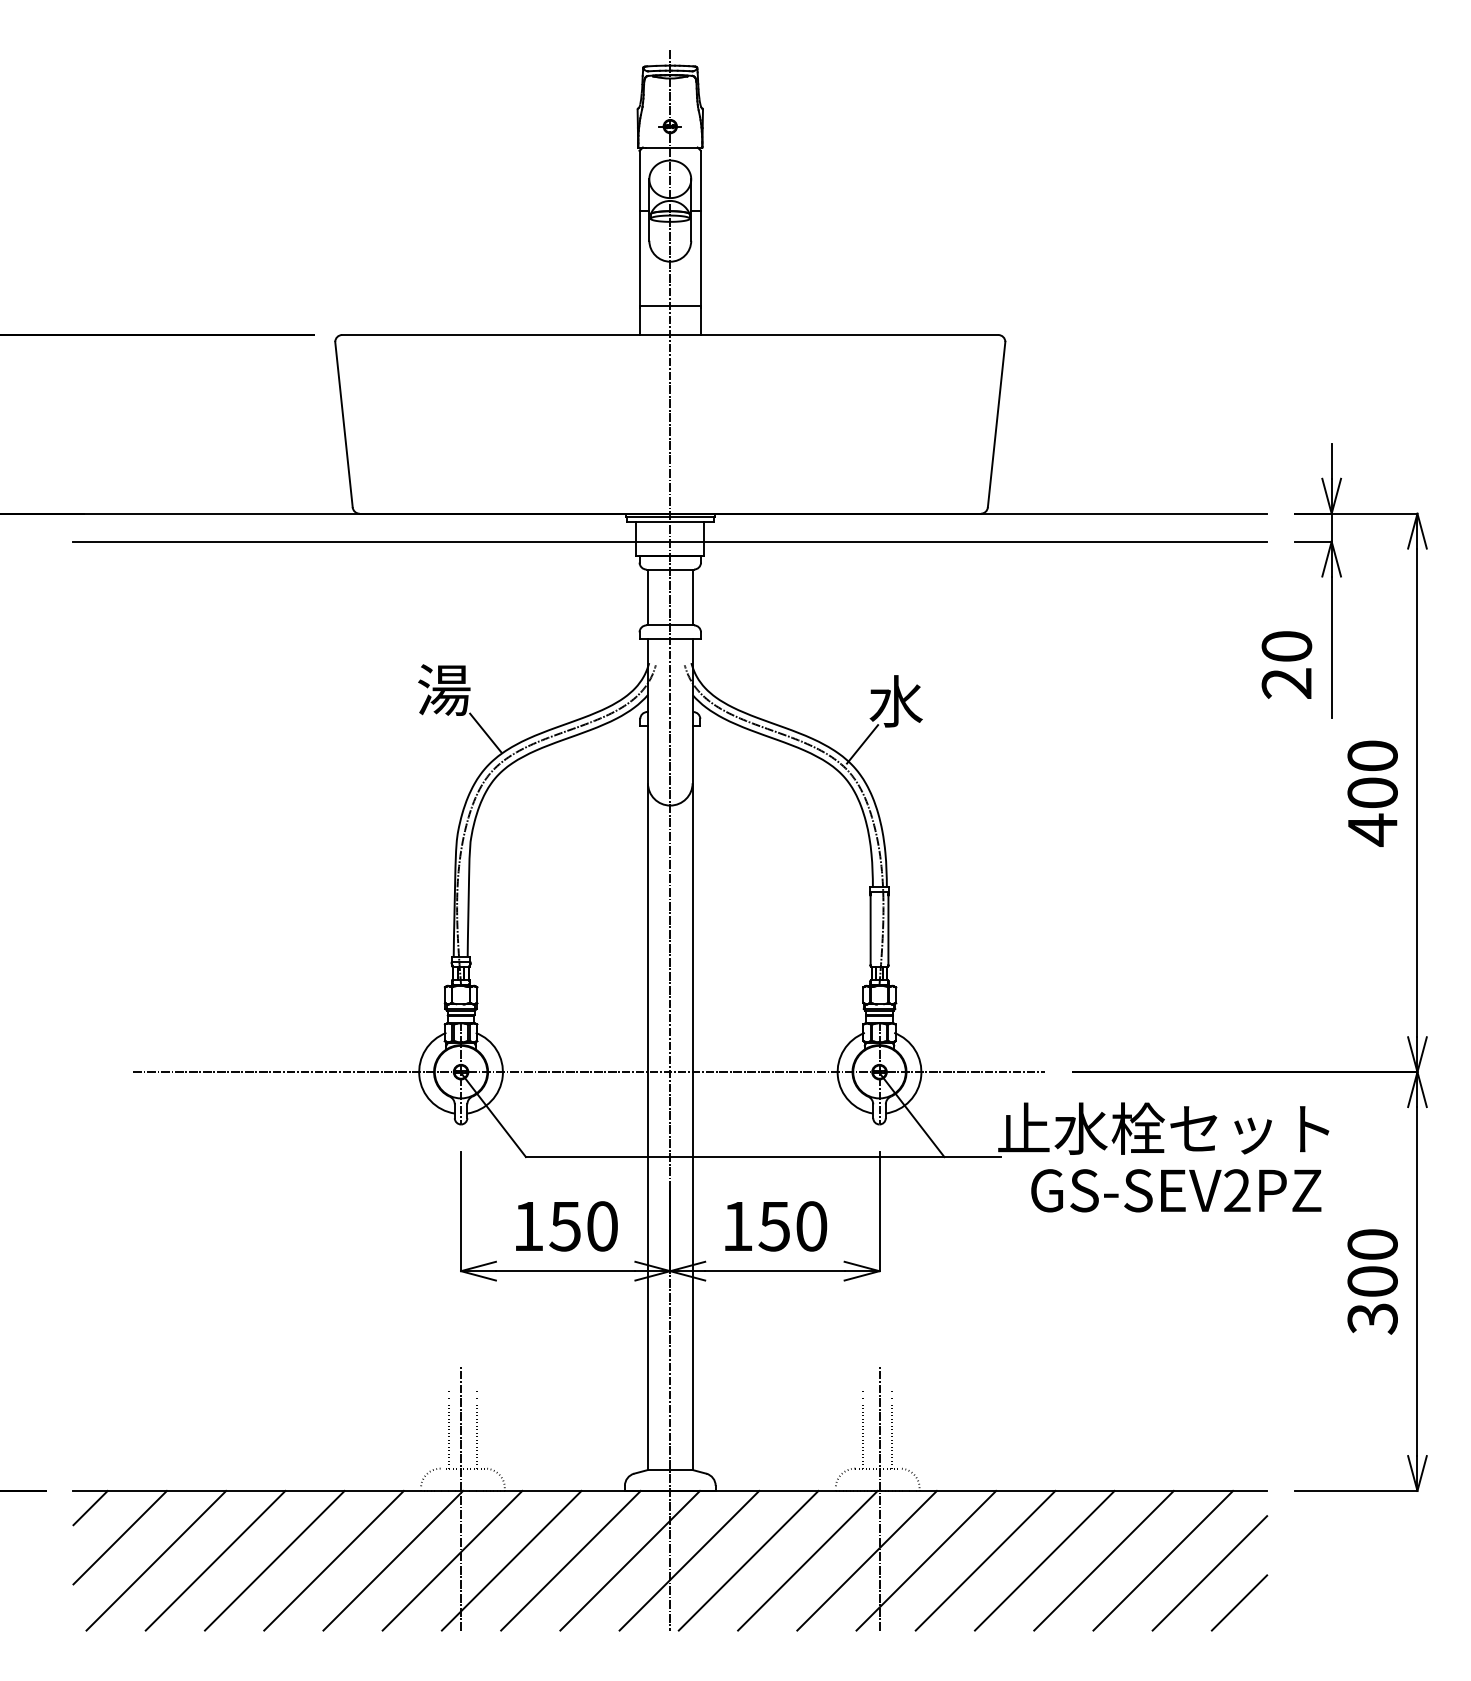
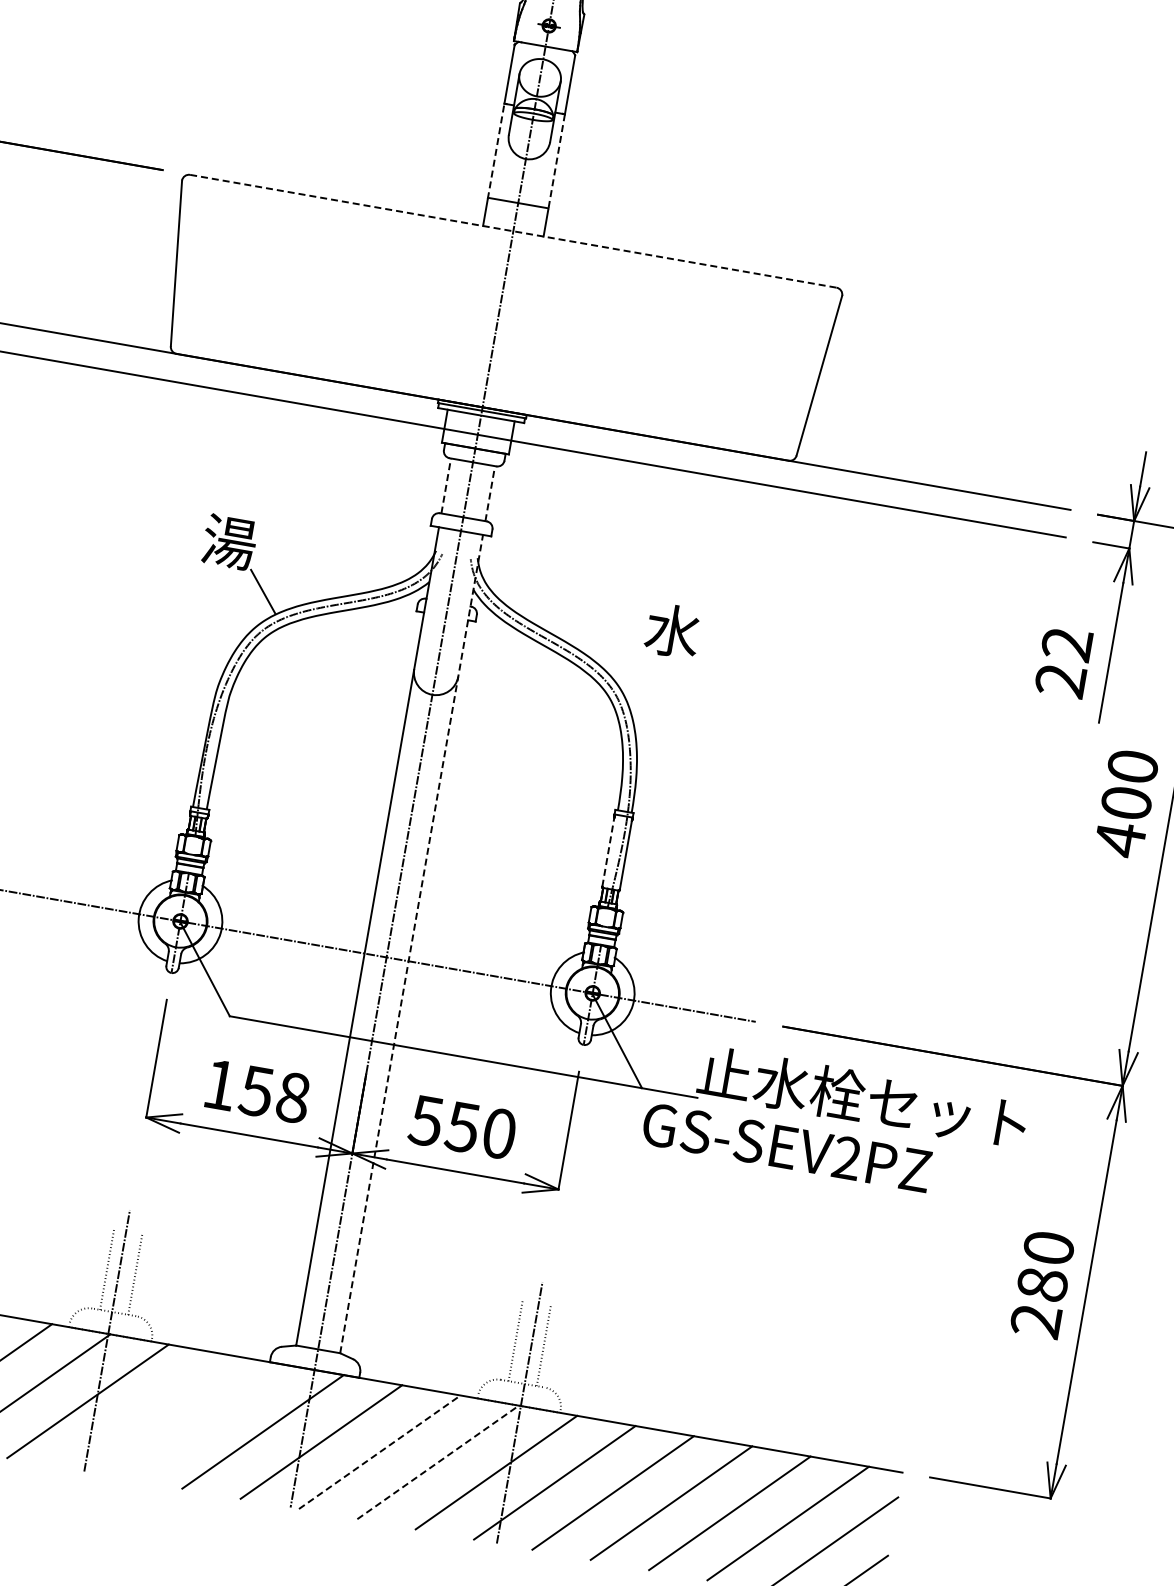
line: (639, 258) -> (496, 150), solid -> dashed
line: (701, 259) -> (557, 162), solid -> dashed
line: (670, 335) -> (513, 231), solid -> dashed
line: (647, 597) -> (445, 485), solid -> dashed
line: (692, 597) -> (490, 493), solid -> dashed
text: (1286, 646) -> (1066, 644), 20 -> 22
line: (862, 744) -> (632, 667), removed
line: (870, 930) -> (608, 852), solid -> dashed
line: (692, 1054) -> (411, 943), solid -> dashed
text: (1176, 1190) -> (787, 1147), moved
text: (602, 1226) -> (293, 1097), 150 -> 158
text: (736, 1226) -> (425, 1120), 150 -> 550
text: (1372, 1300) -> (1039, 1303), 300 -> 280
line: (511, 1560) -> (146, 1411), removed
line: (570, 1560) -> (204, 1421), removed
line: (748, 1560) -> (379, 1451), solid -> dashed
line: (807, 1560) -> (437, 1462), solid -> dashed

